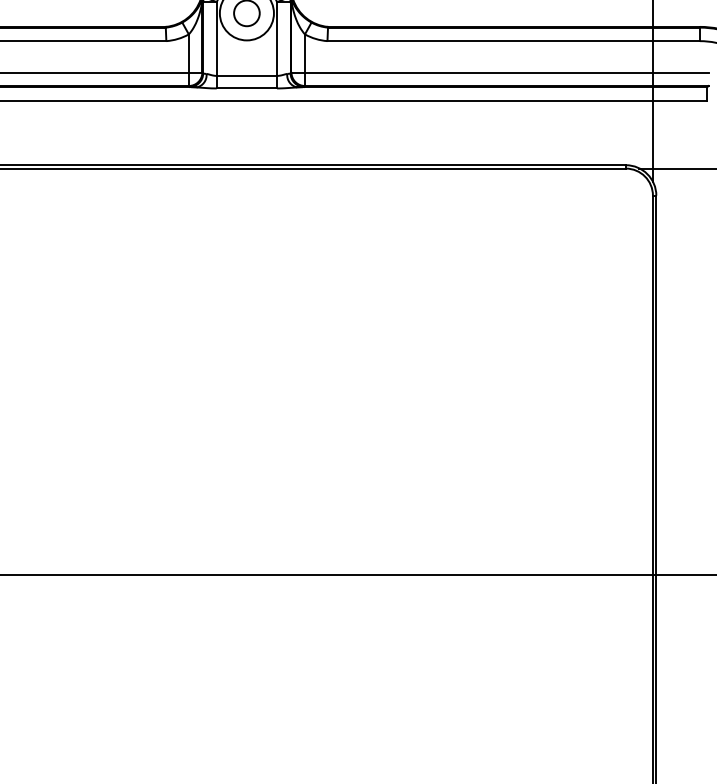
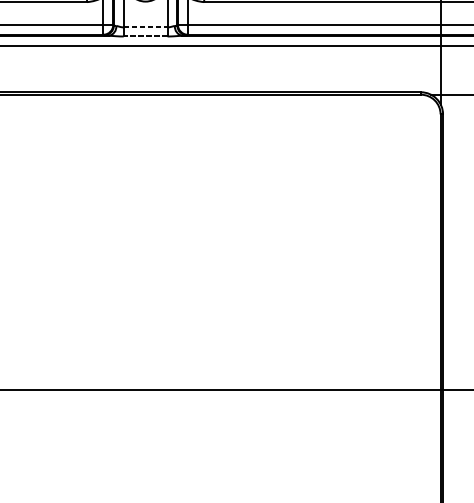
line: (247, 75) -> (146, 27), solid -> dashed
line: (246, 88) -> (145, 36), solid -> dashed

